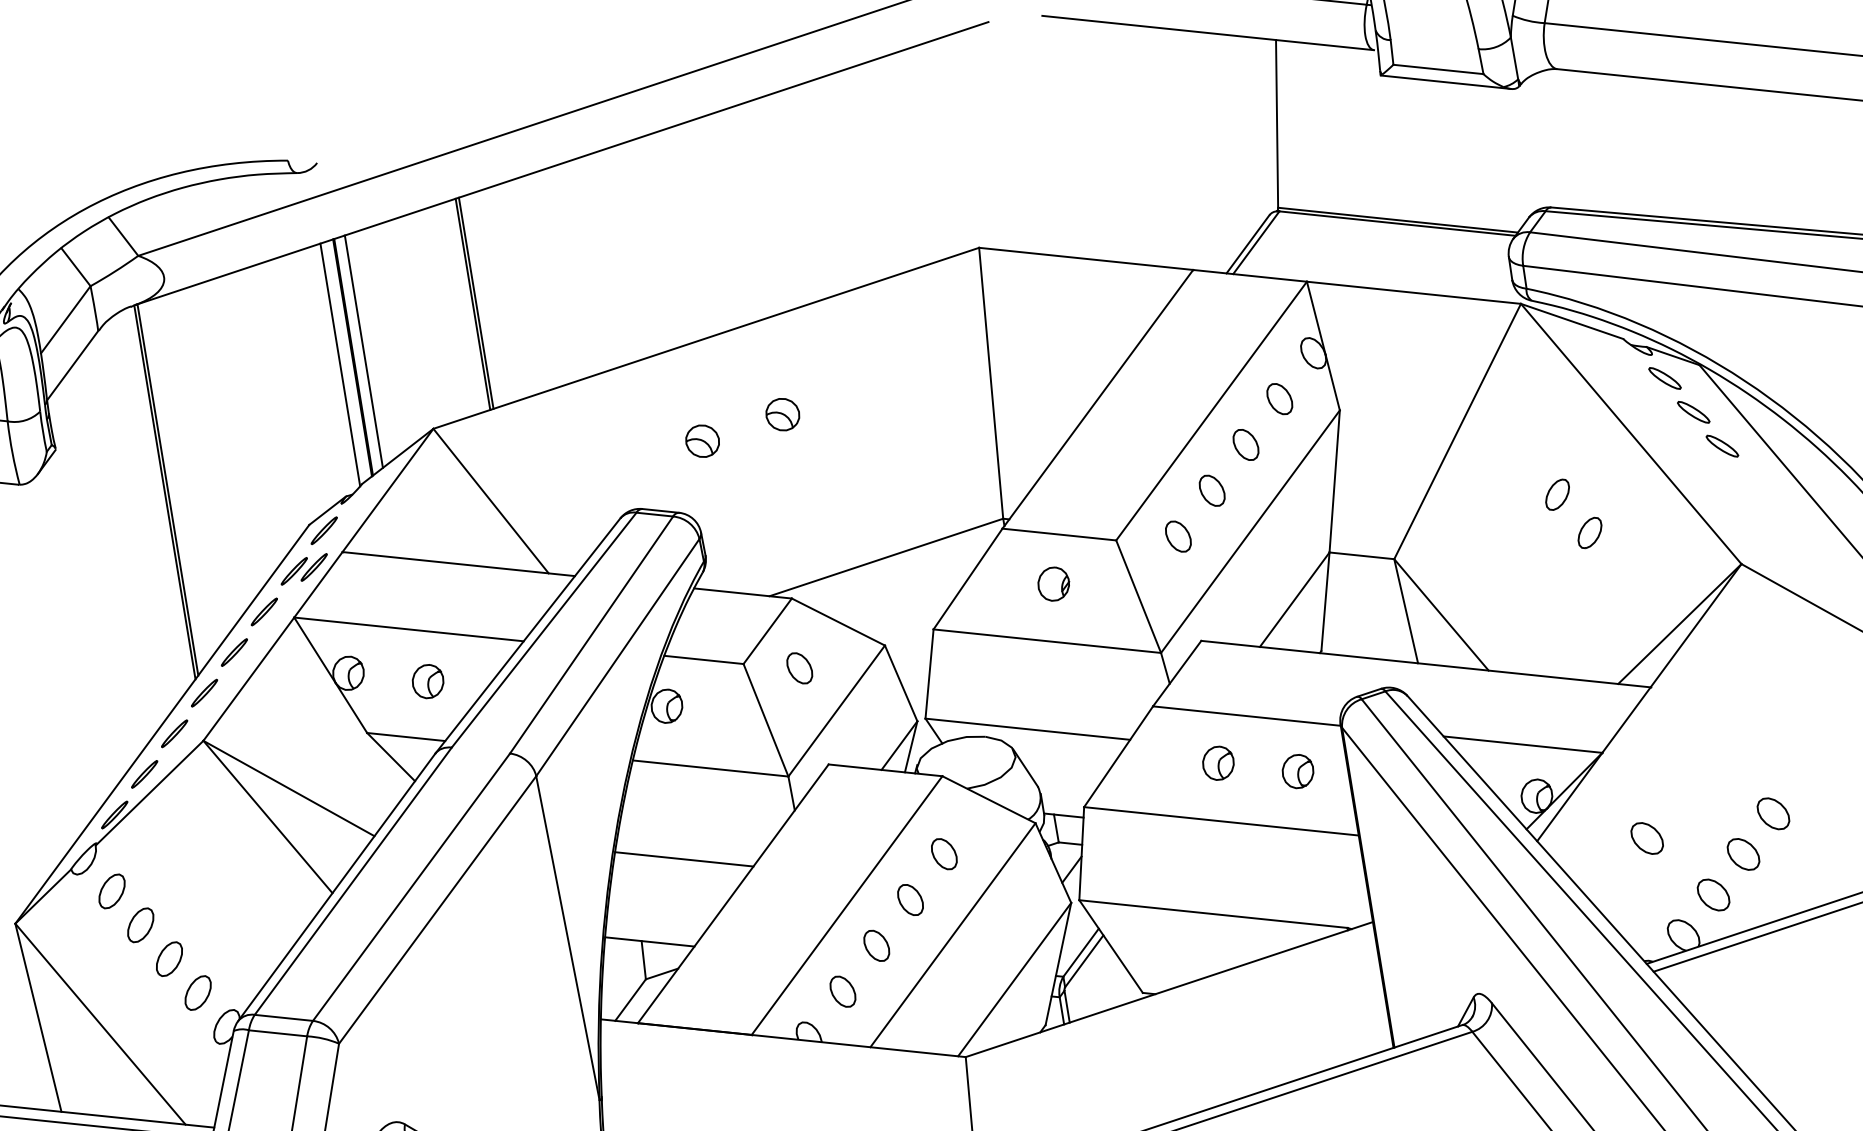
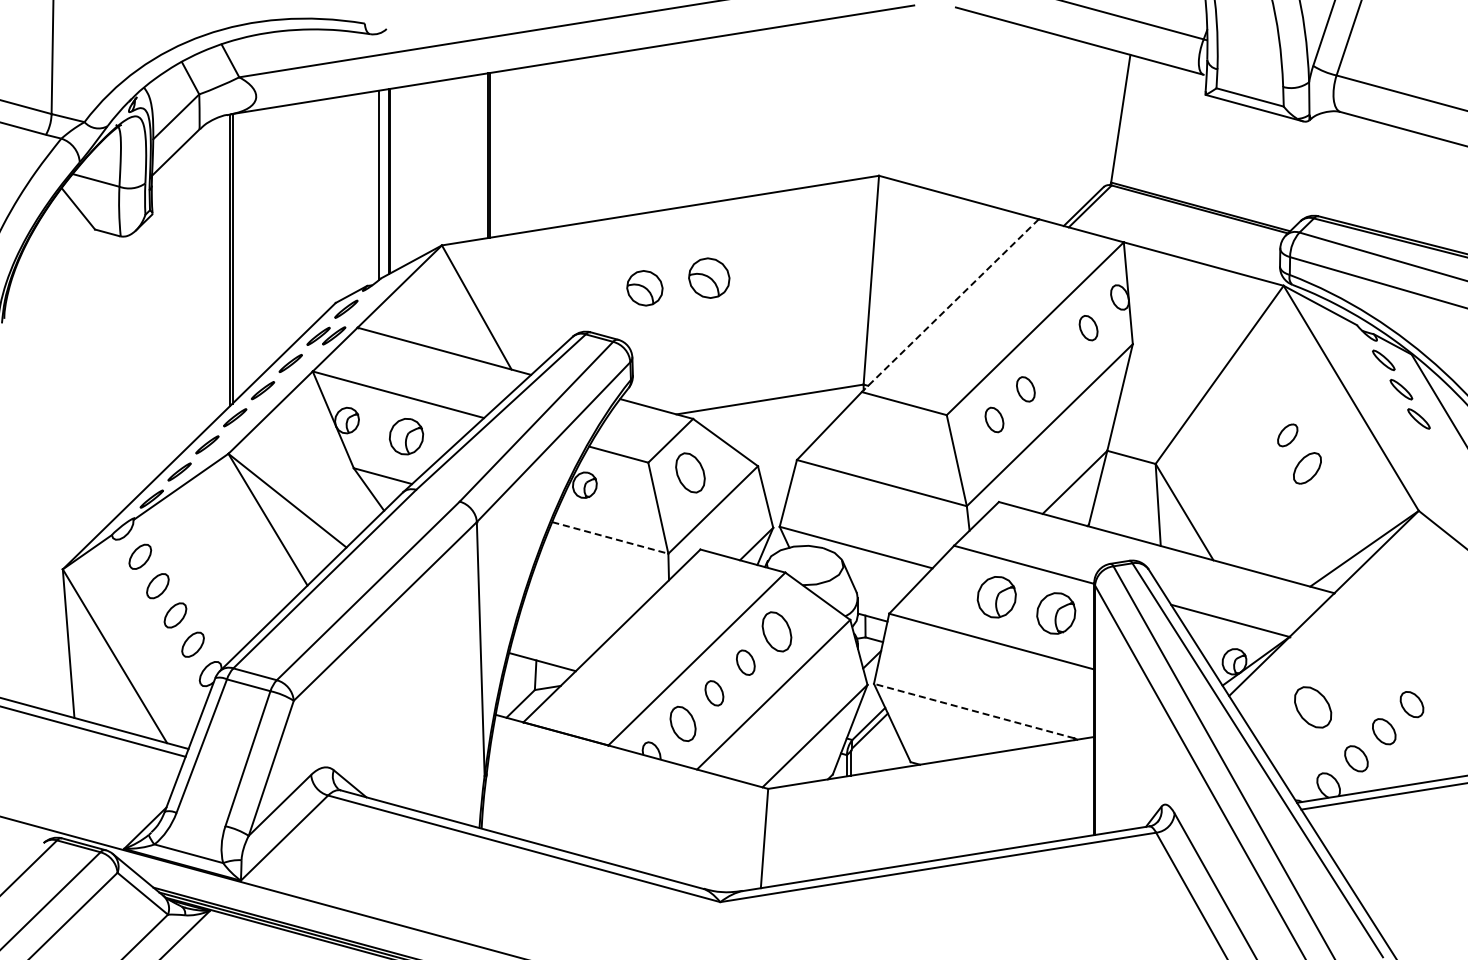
line: (363, 350) -> (398, 177), removed
line: (1097, 399) -> (950, 305), solid -> dashed
part: (781, 414) -> (708, 277), size x1.6
part: (702, 441) -> (644, 288), size x1.4
part: (1246, 444) -> (1057, 358), removed
part: (1589, 533) -> (1307, 468), size x1.4
part: (1053, 584) -> (893, 440), removed
part: (799, 667) -> (690, 472), size x1.6
part: (428, 681) -> (406, 436), size x1.4
part: (1218, 762) -> (996, 596), size x1.6
line: (711, 769) -> (610, 538), solid -> dashed
part: (1297, 770) -> (1055, 612), size x1.6
part: (1646, 838) -> (1312, 707), size x1.6
part: (944, 854) -> (777, 632), size x1.6
line: (683, 859) -> (578, 603), removed
line: (1213, 914) -> (974, 711), solid -> dashed
part: (842, 991) -> (682, 723), size x1.4

